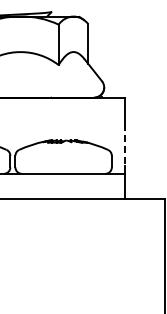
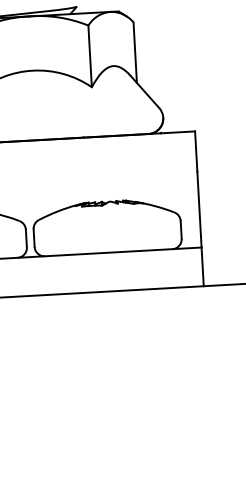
line: (124, 145) -> (199, 204), dashed -> solid

